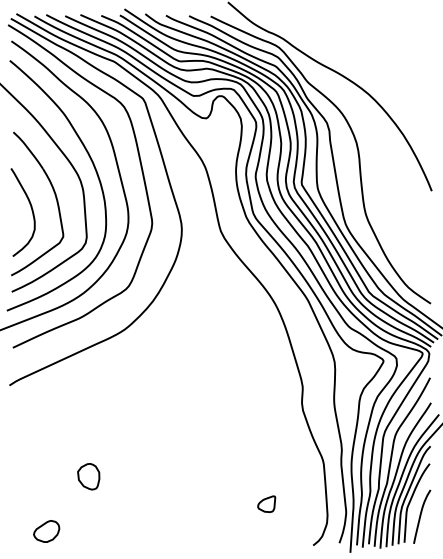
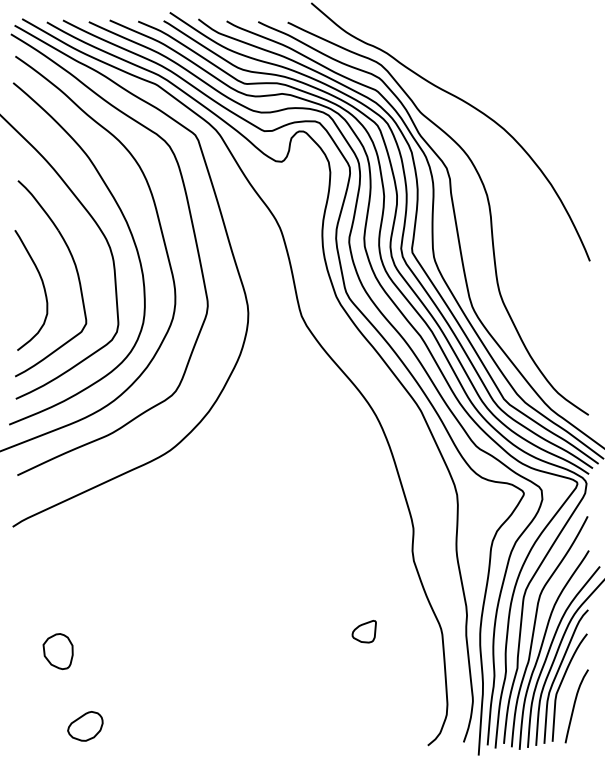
part: (88, 476) -> (57, 651), moved
part: (266, 503) -> (364, 630), moved
part: (46, 531) -> (85, 726), moved

